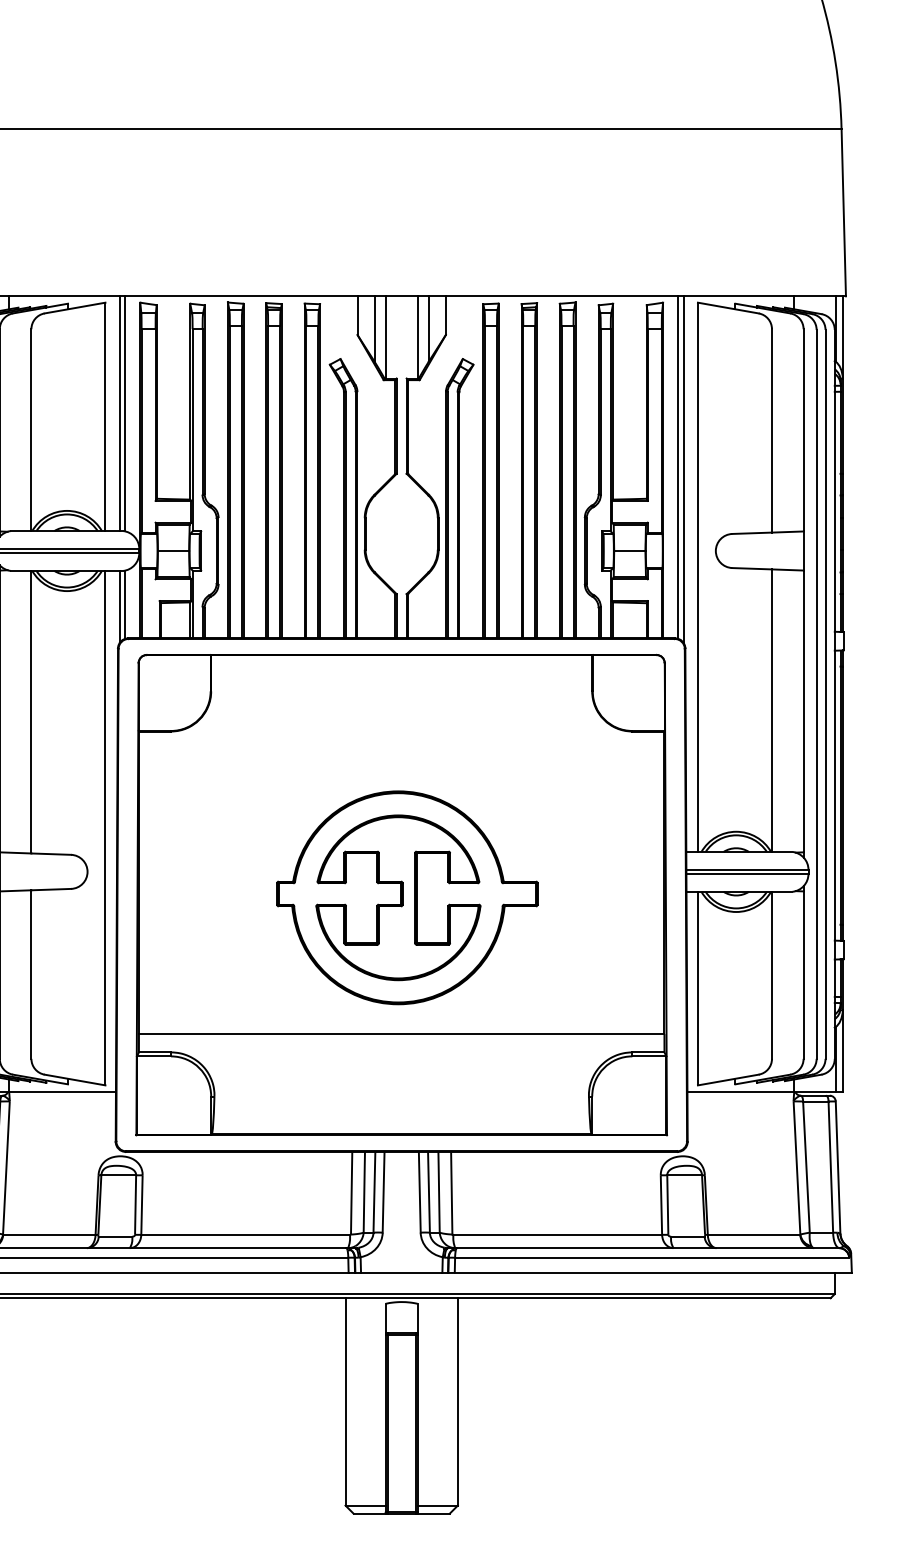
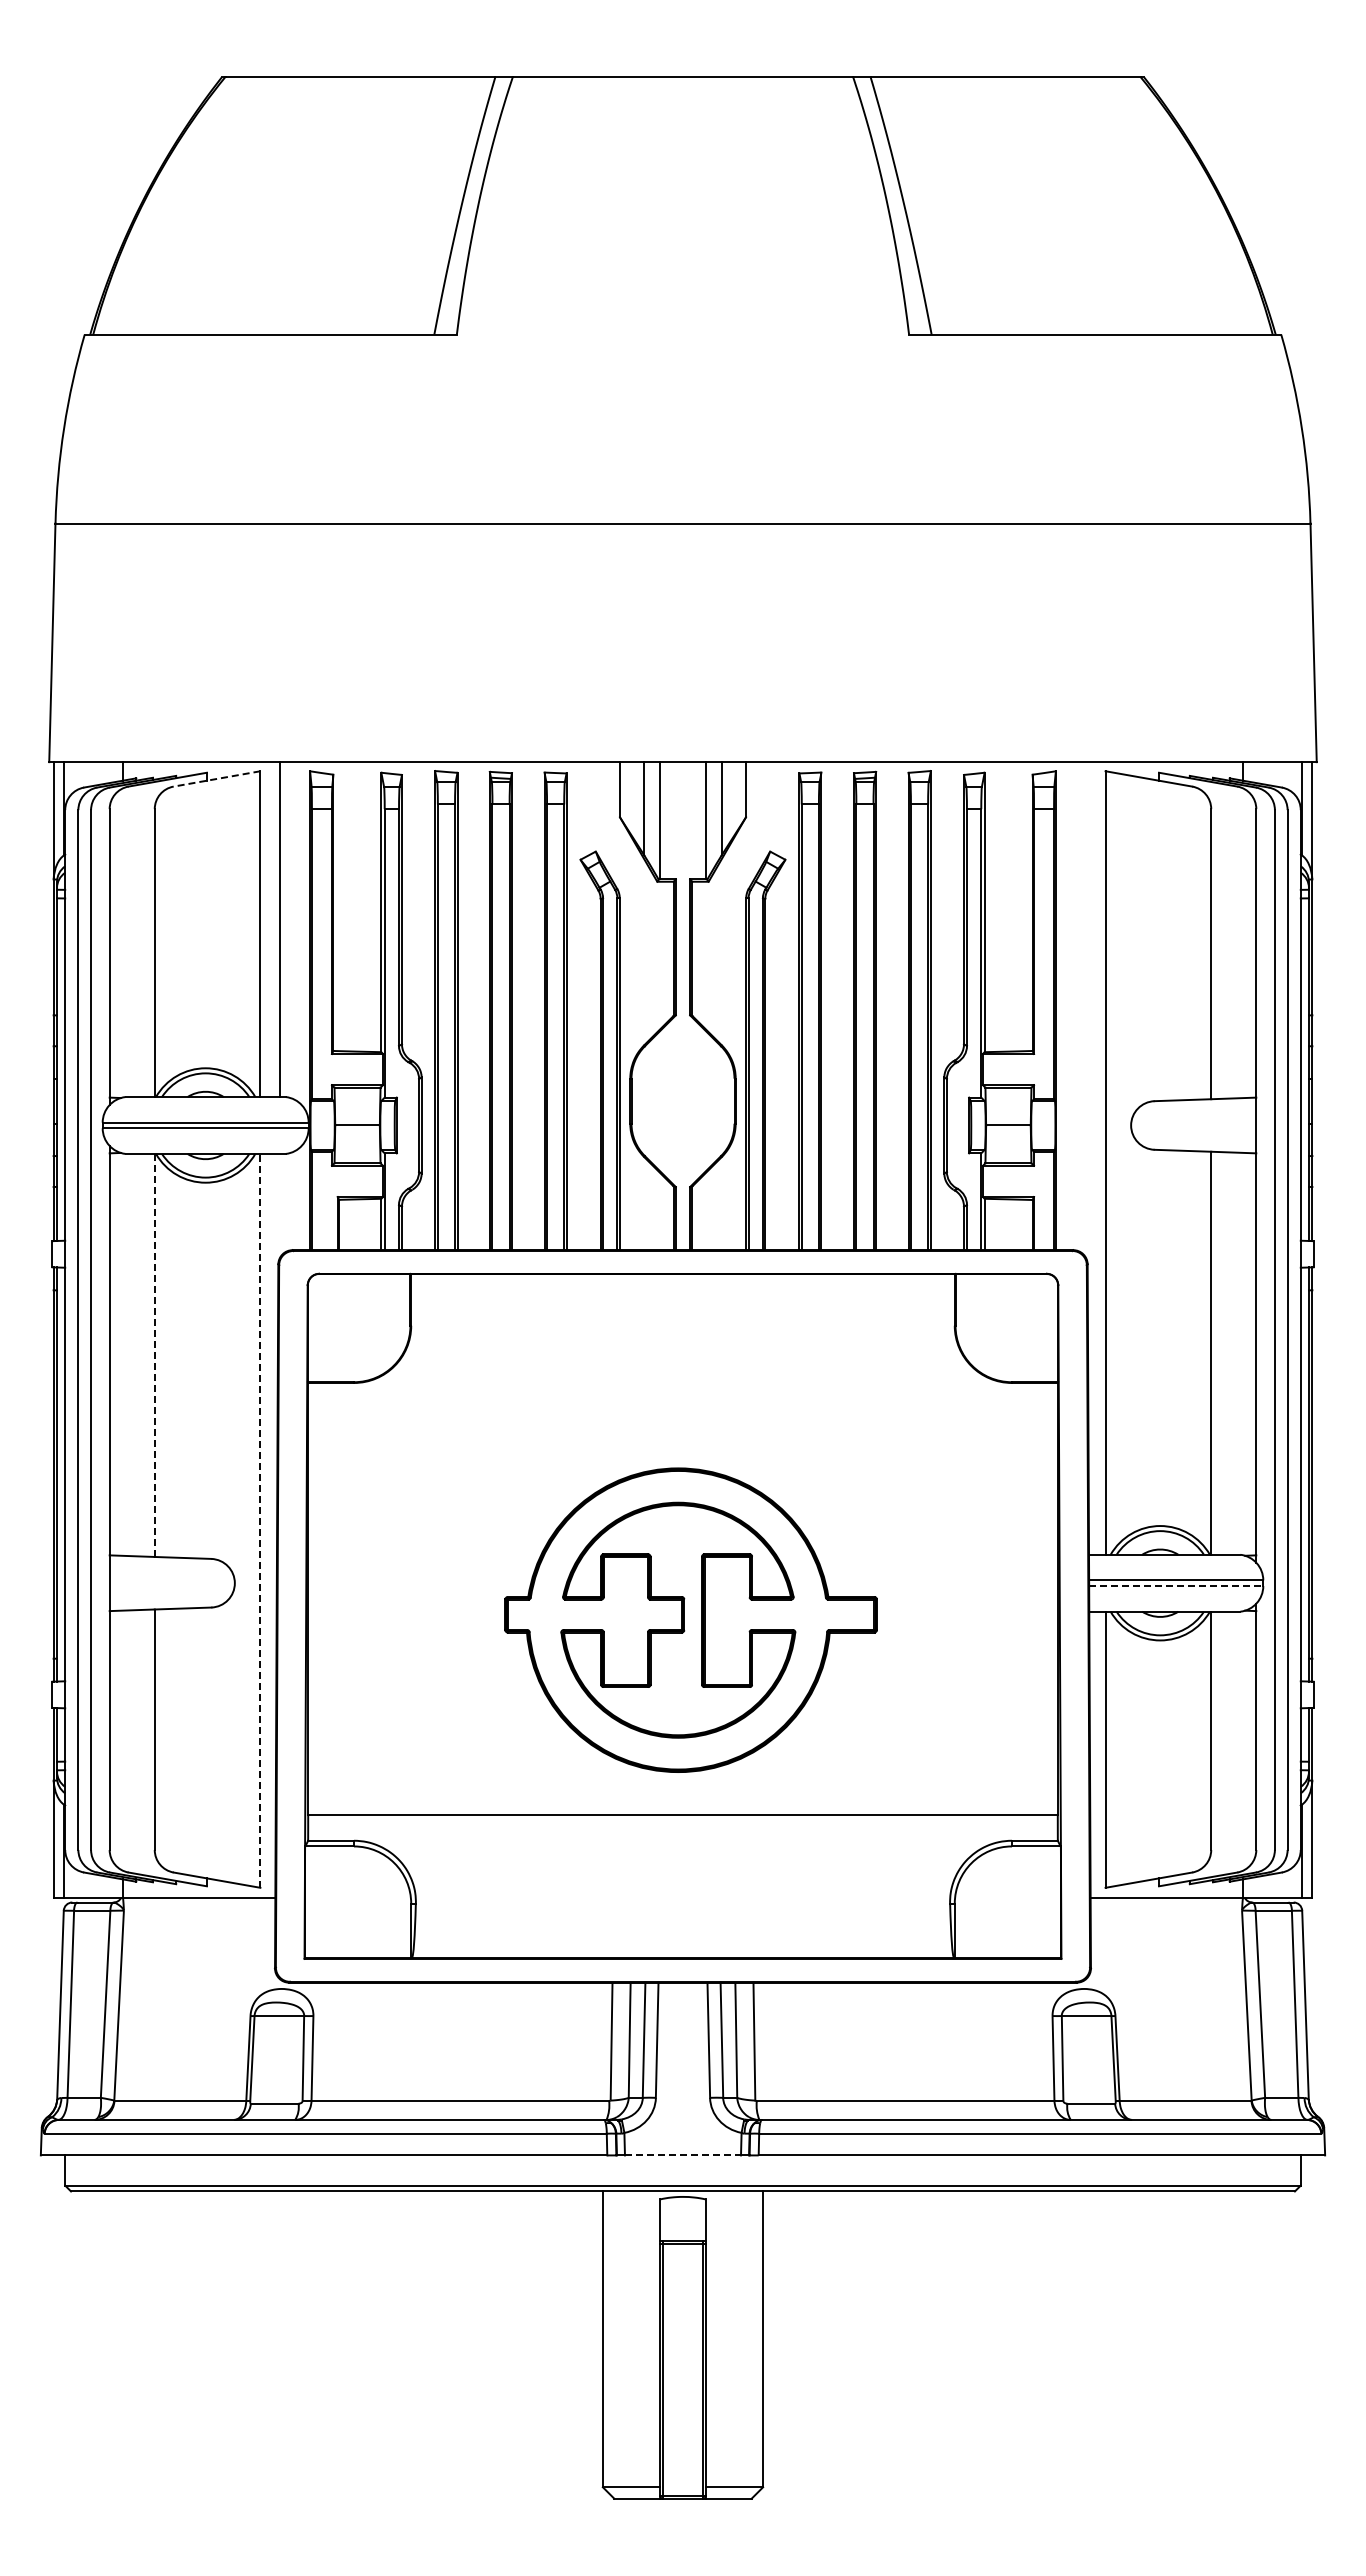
line: (74, 308) -> (216, 779), solid -> dashed
line: (125, 413) -> (288, 929), removed
line: (678, 467) -> (1077, 1006), removed
line: (683, 469) -> (1085, 1009), removed
line: (125, 604) -> (288, 1201), removed
line: (119, 607) -> (280, 1205), removed
line: (31, 712) -> (154, 1355), solid -> dashed
line: (105, 827) -> (260, 1520), solid -> dashed
line: (747, 874) -> (1176, 1586), solid -> dashed
line: (402, 1273) -> (683, 2155), solid -> dashed

